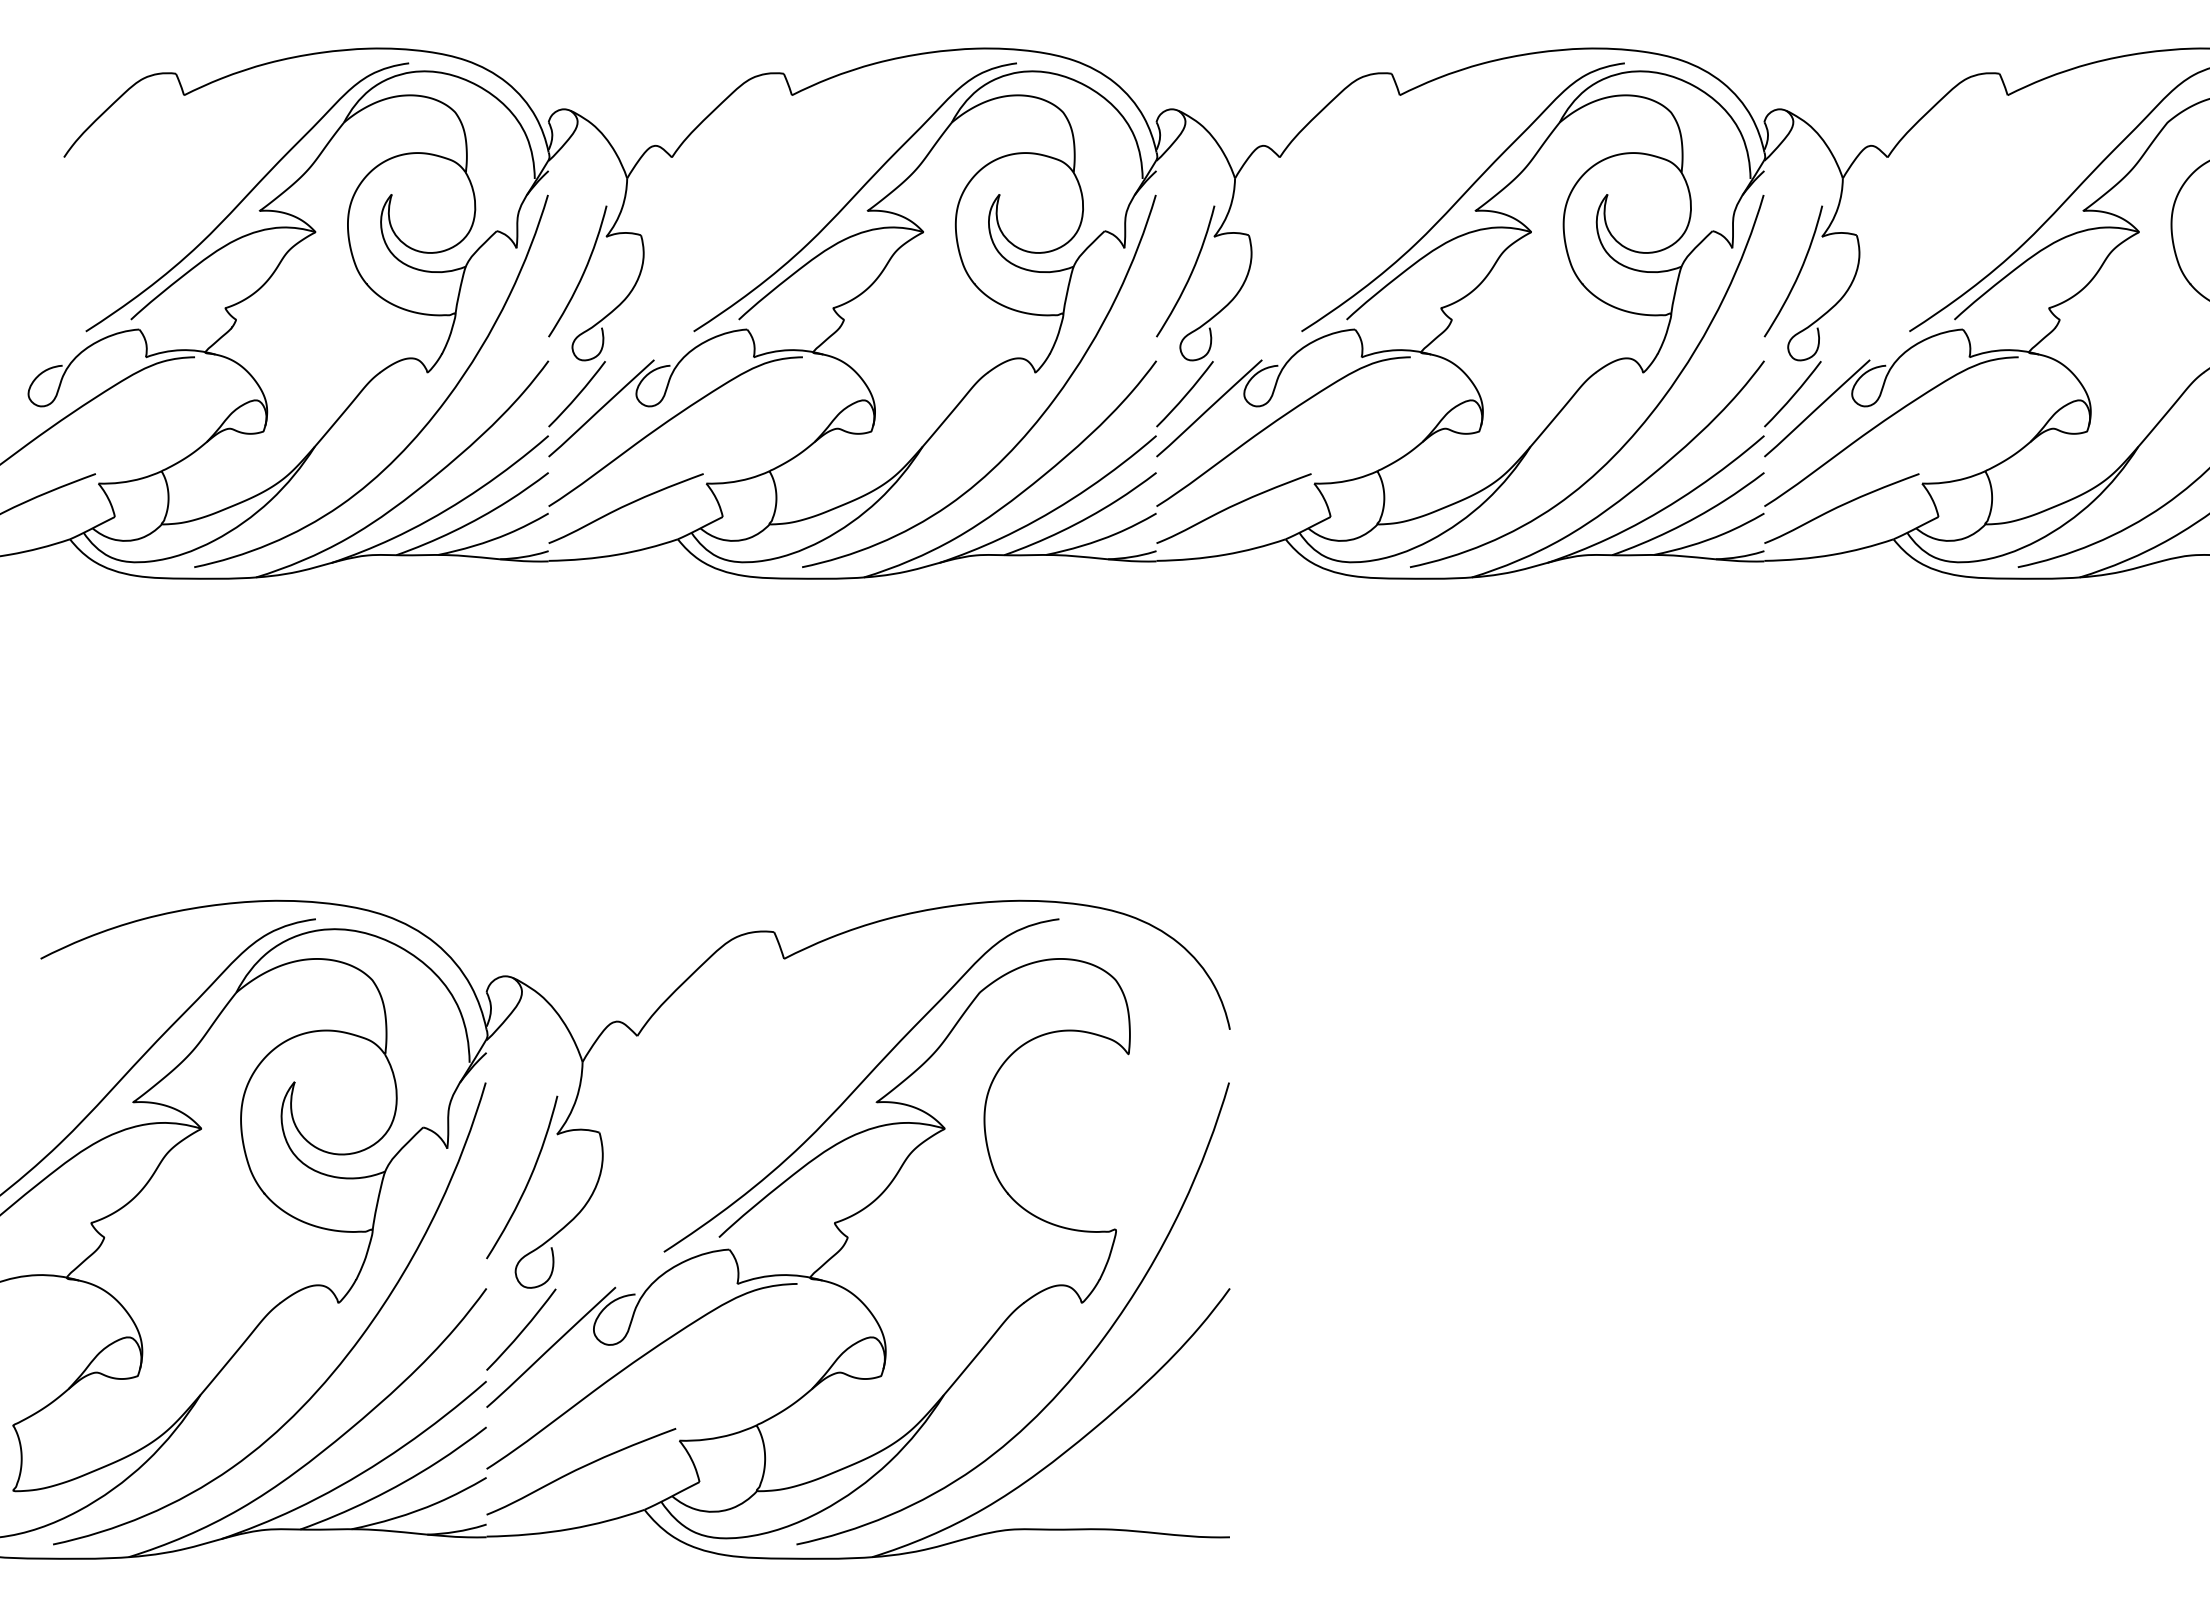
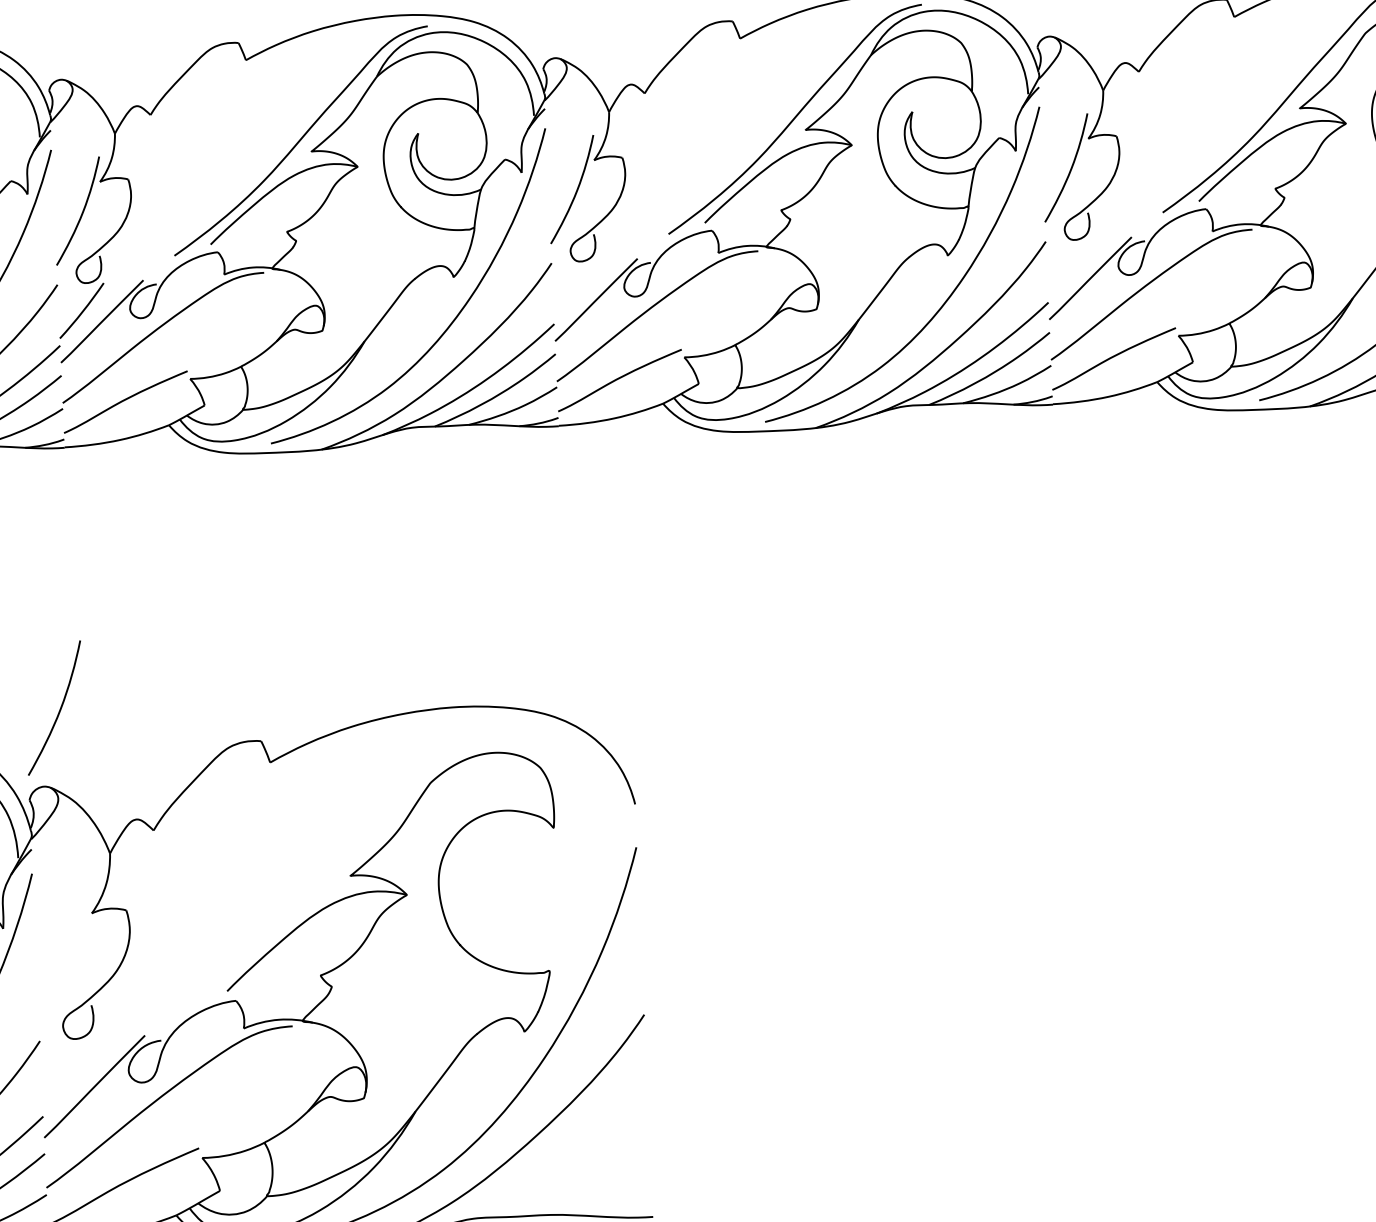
curve: (1185, 394) -> (576, 289), removed
curve: (1793, 394) -> (1070, 267), removed
curve: (861, 1084) -> (337, 861), removed
curve: (528, 1179) -> (59, 709), moved
curve: (522, 1329) -> (70, 1073), removed

